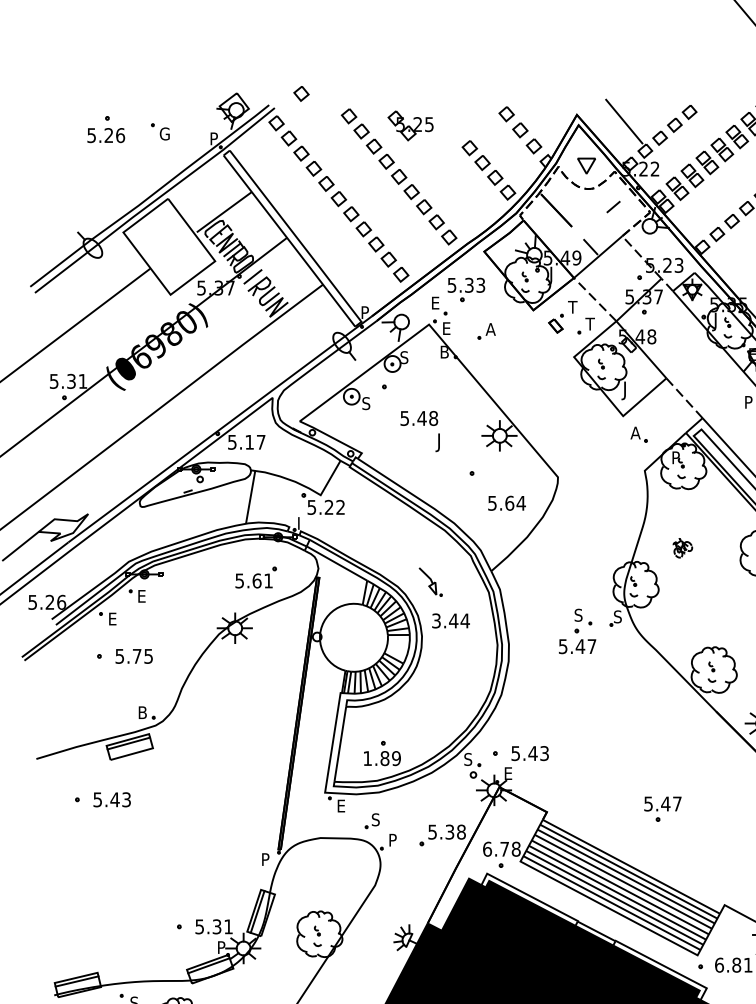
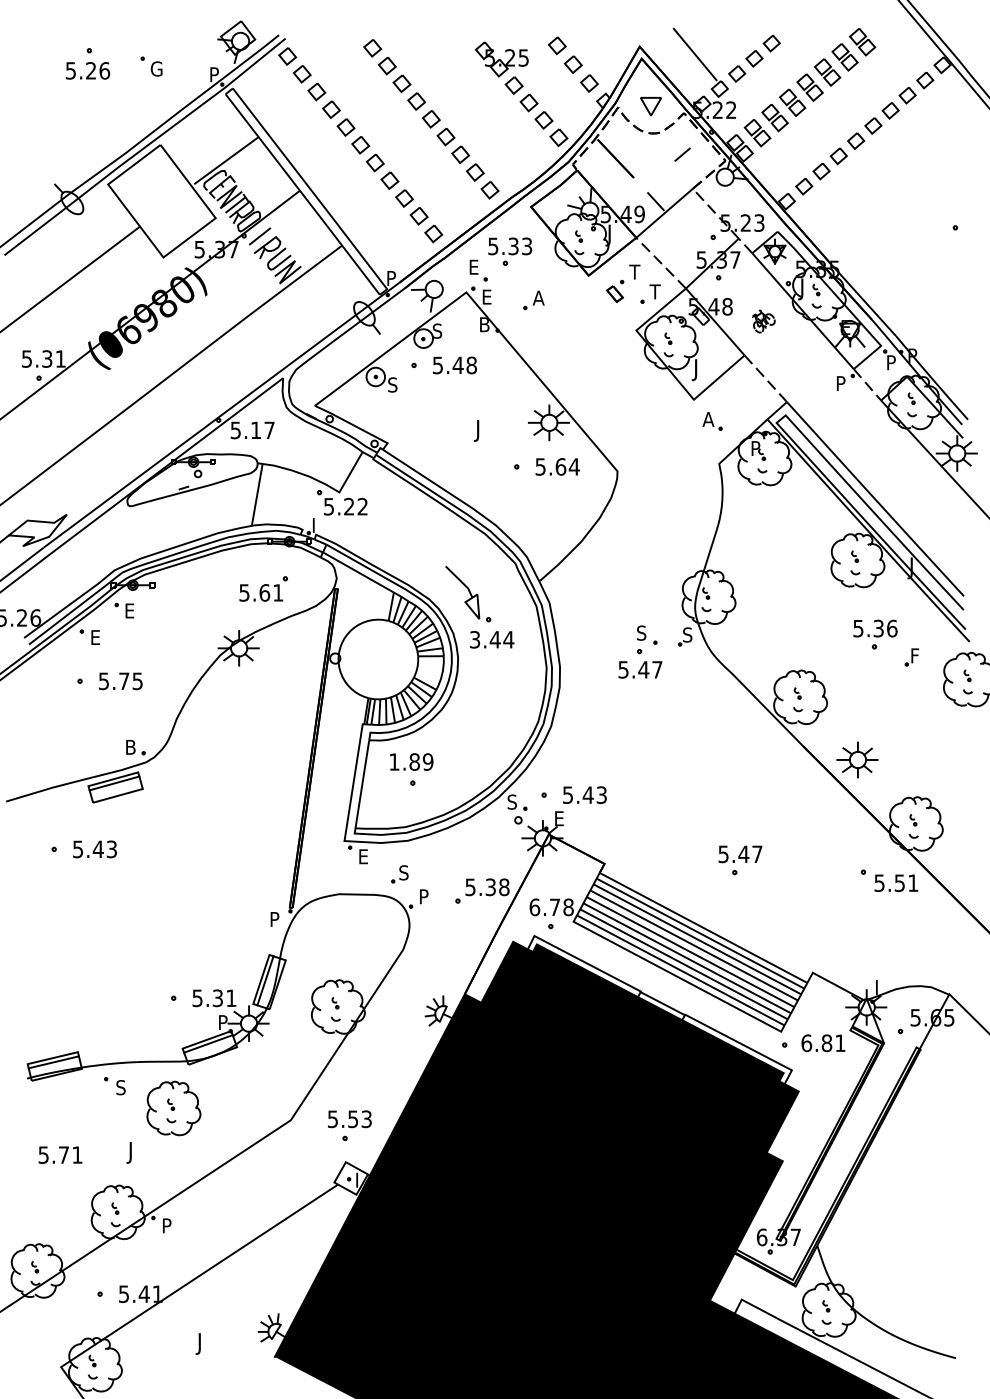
part: (301, 94) -> (316, 22), removed
part: (410, 125) -> (501, 59), moved
text: (418, 418) -> (454, 365), moved
text: (506, 502) -> (557, 466), moved
part: (682, 548) -> (763, 321), moved
part: (430, 582) -> (468, 594), size x1.67
text: (382, 758) -> (411, 761), moved

